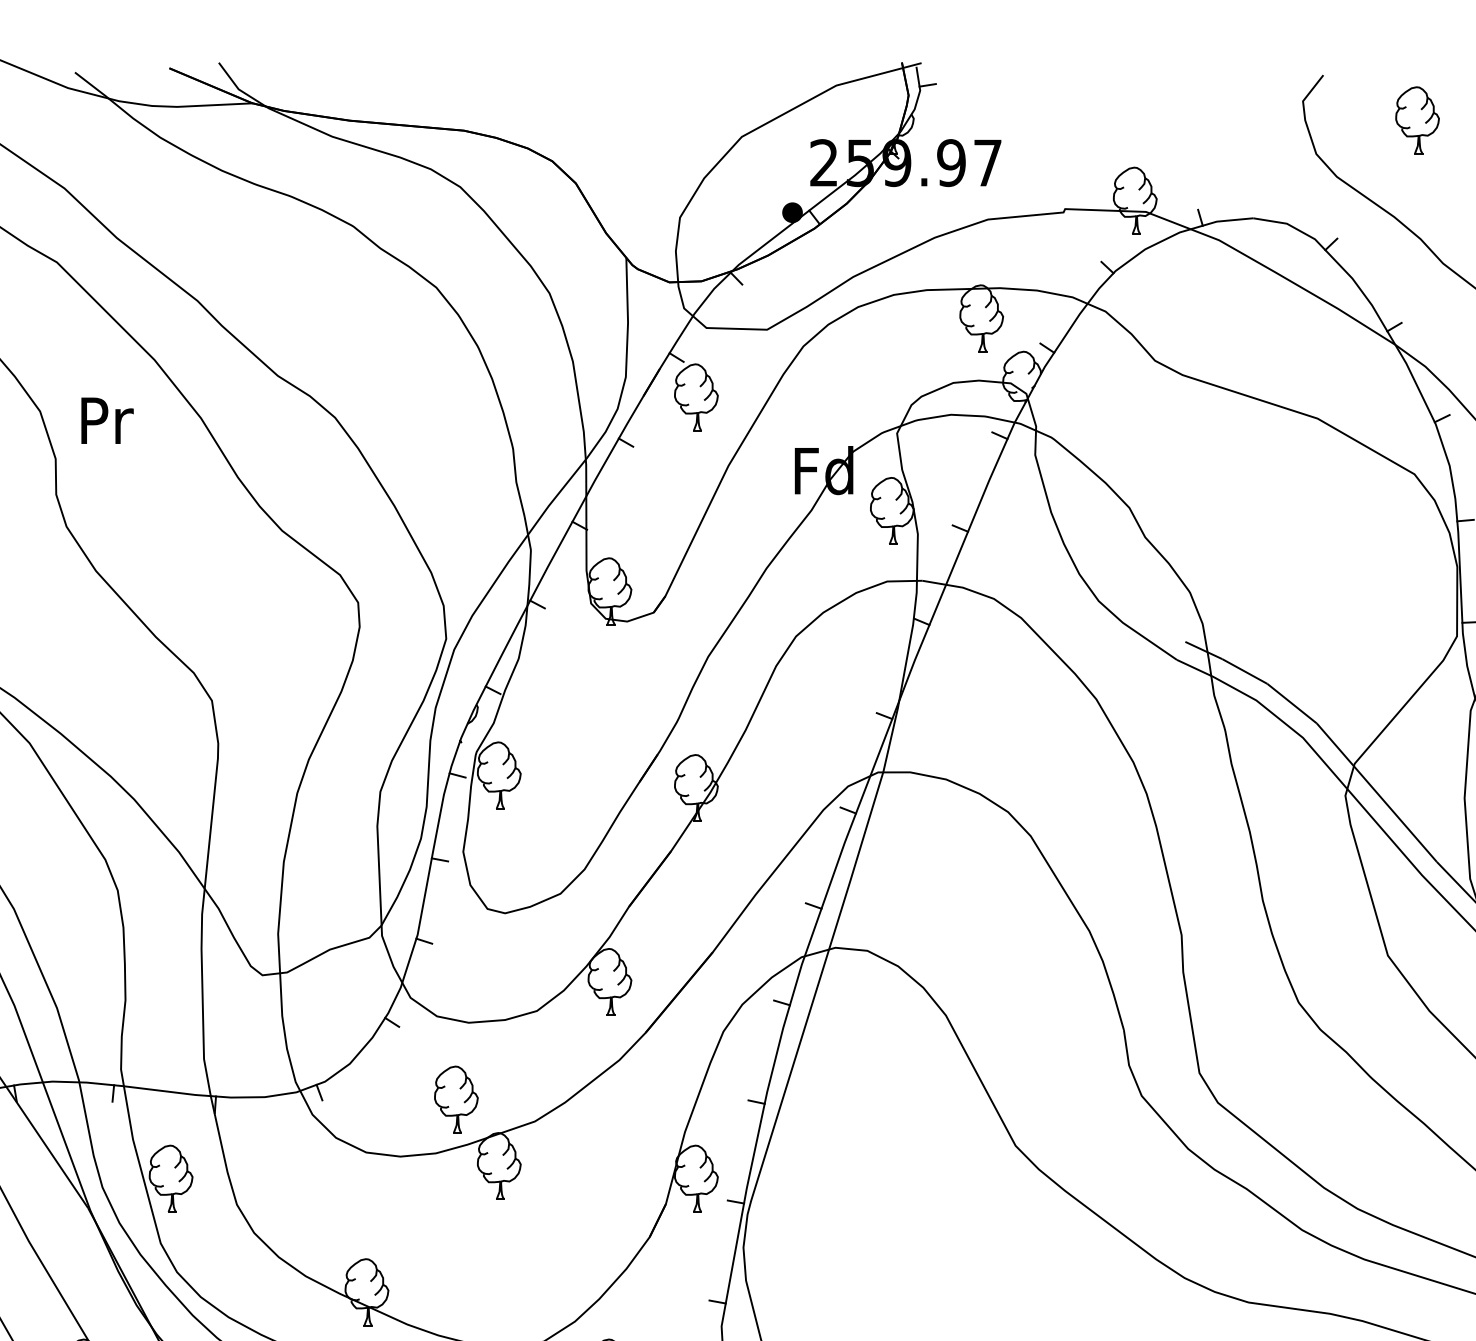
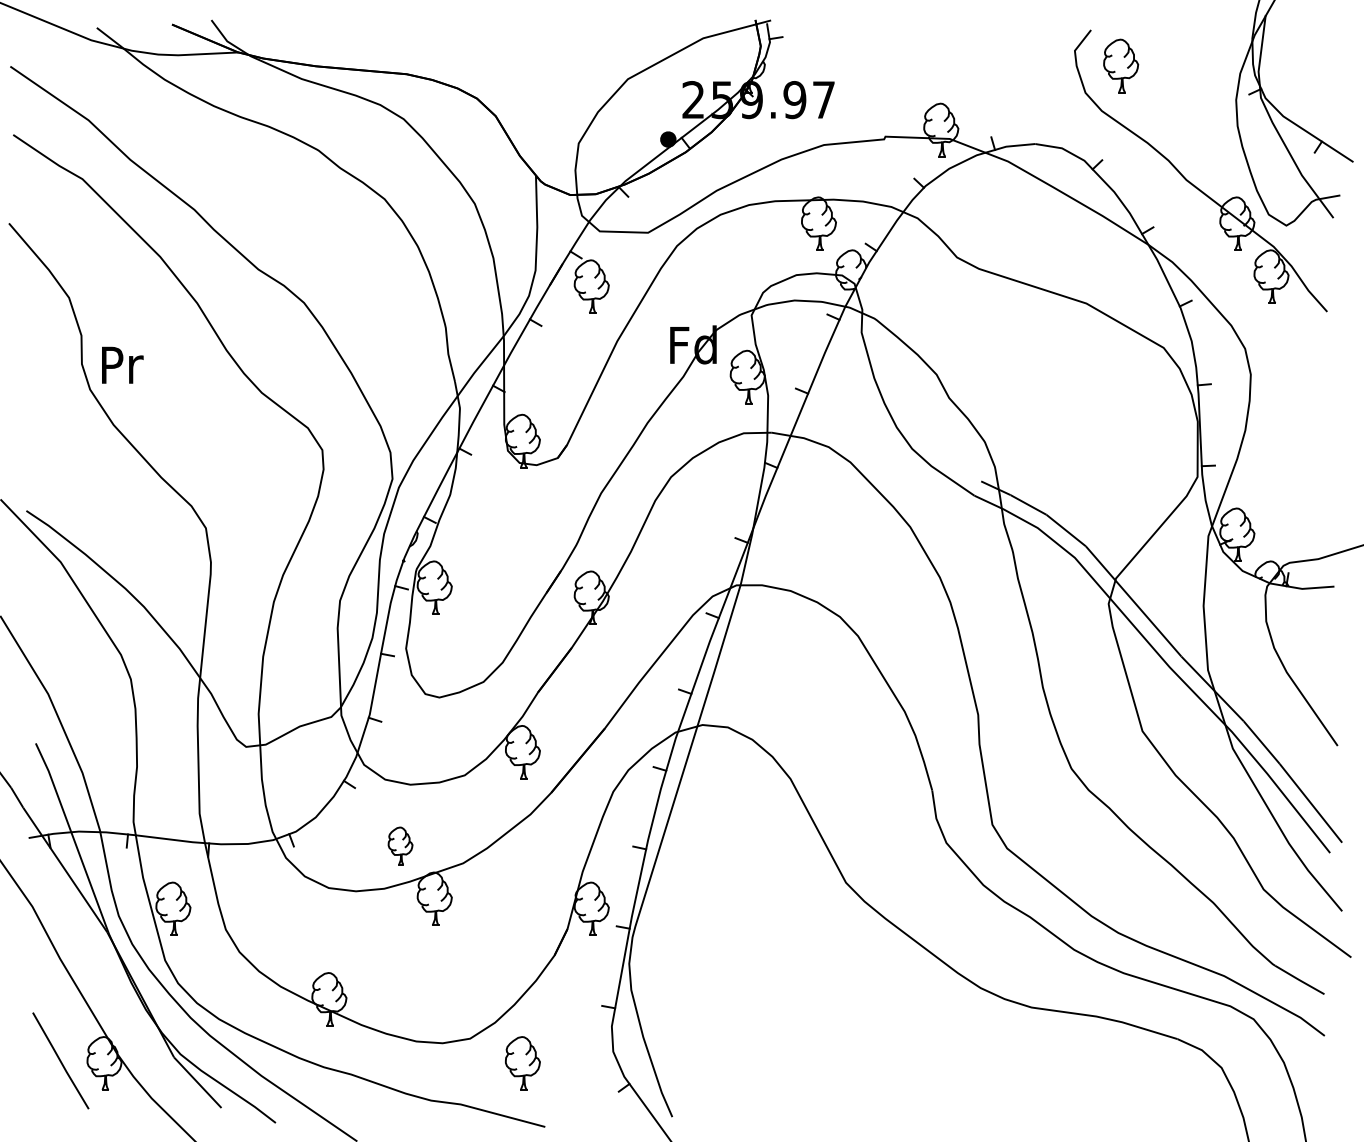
part: (1418, 119) -> (1121, 65), moved
text: (107, 419) -> (122, 364), moved
part: (456, 1099) -> (400, 845), size x0.7

